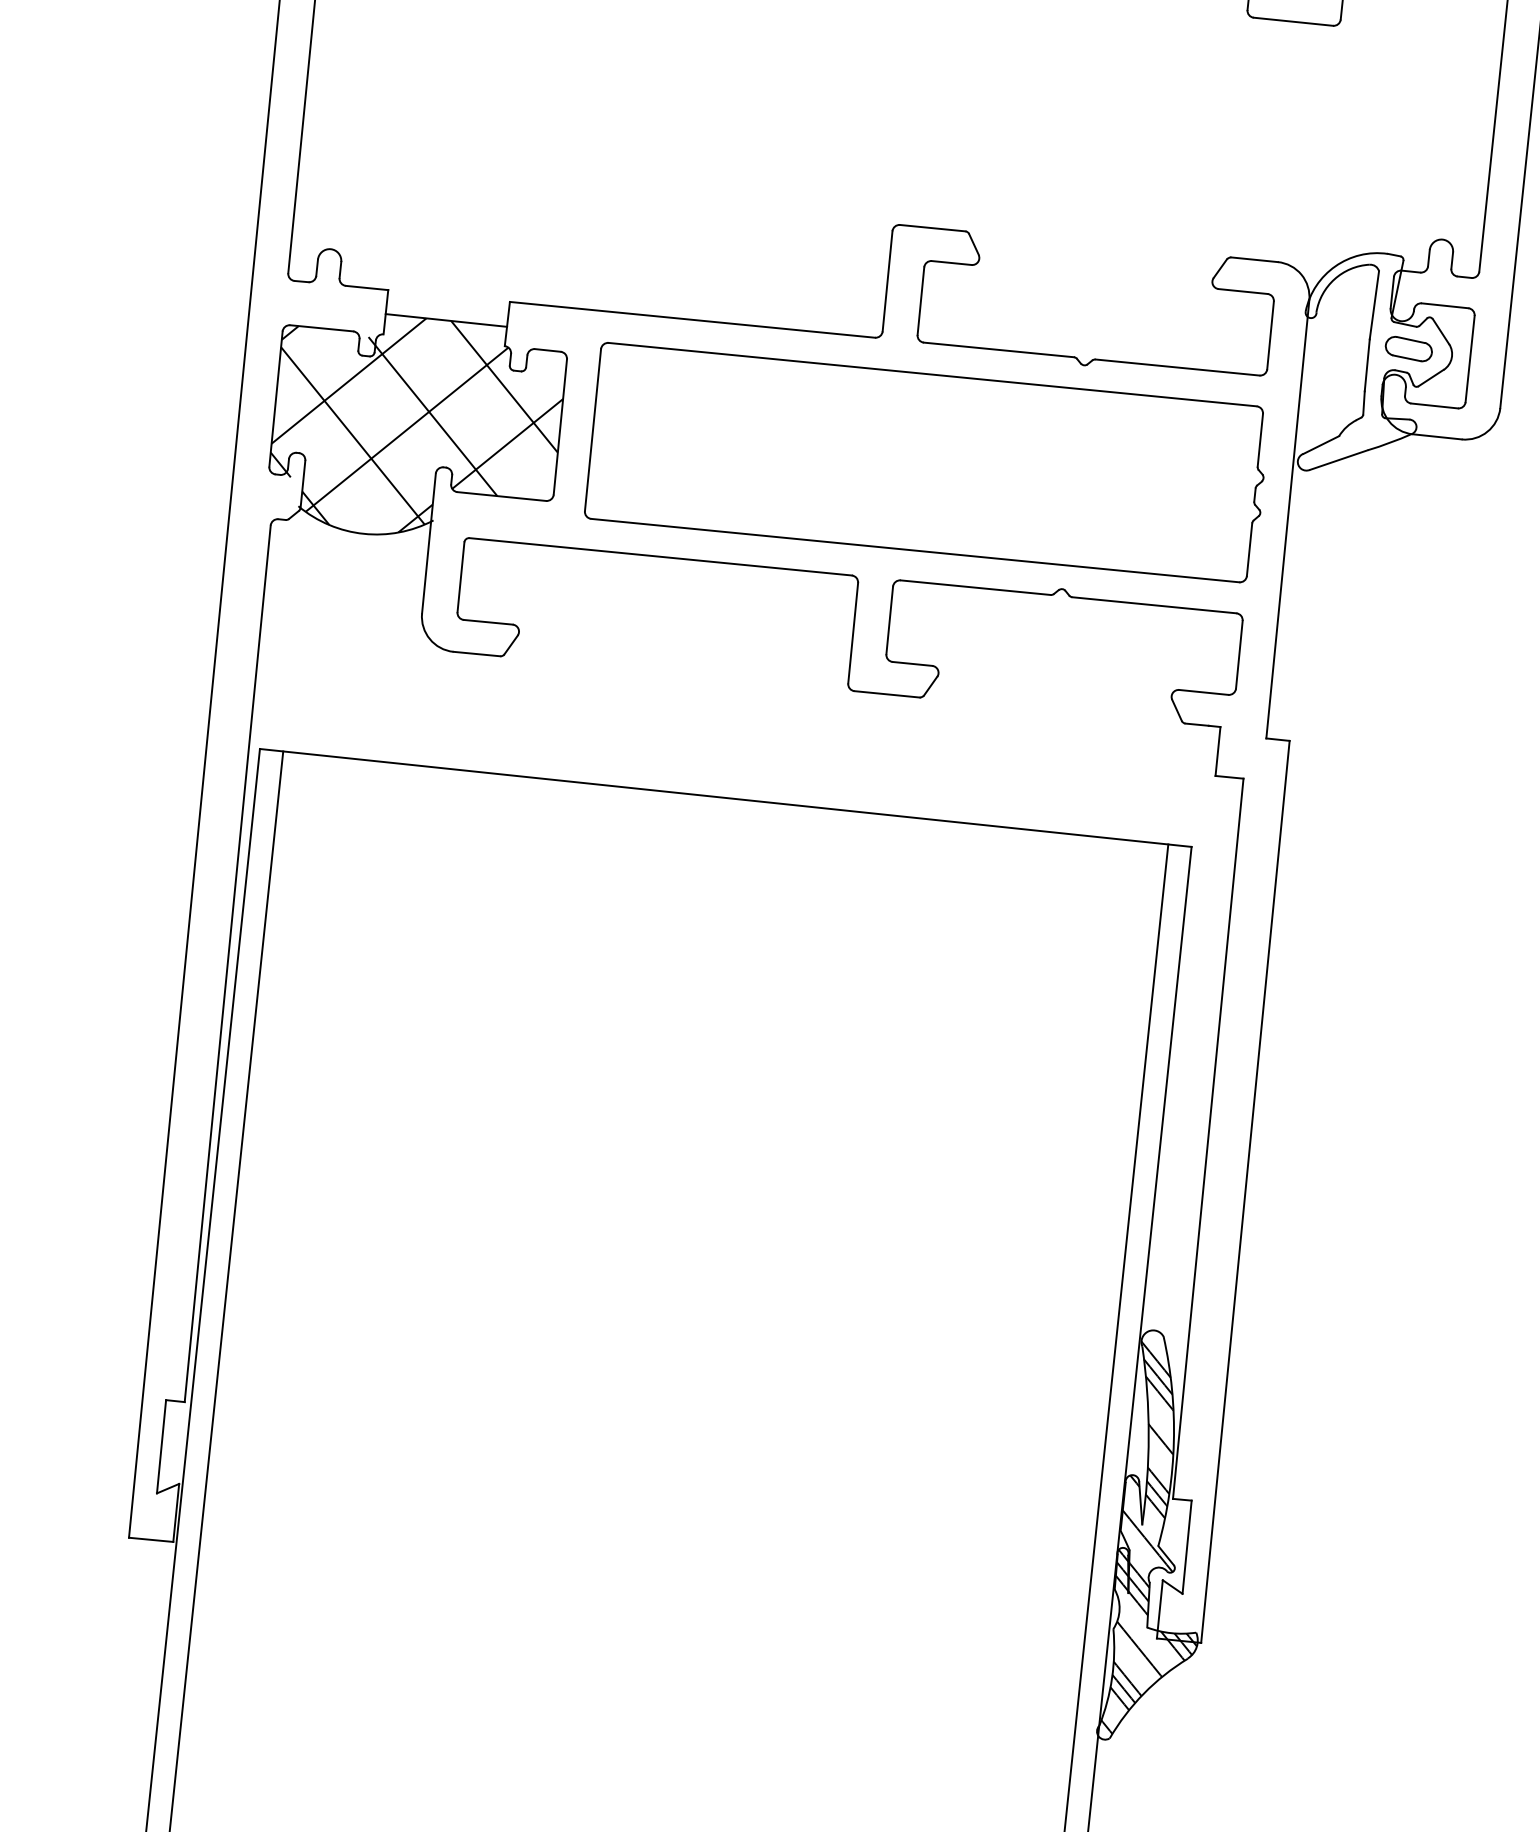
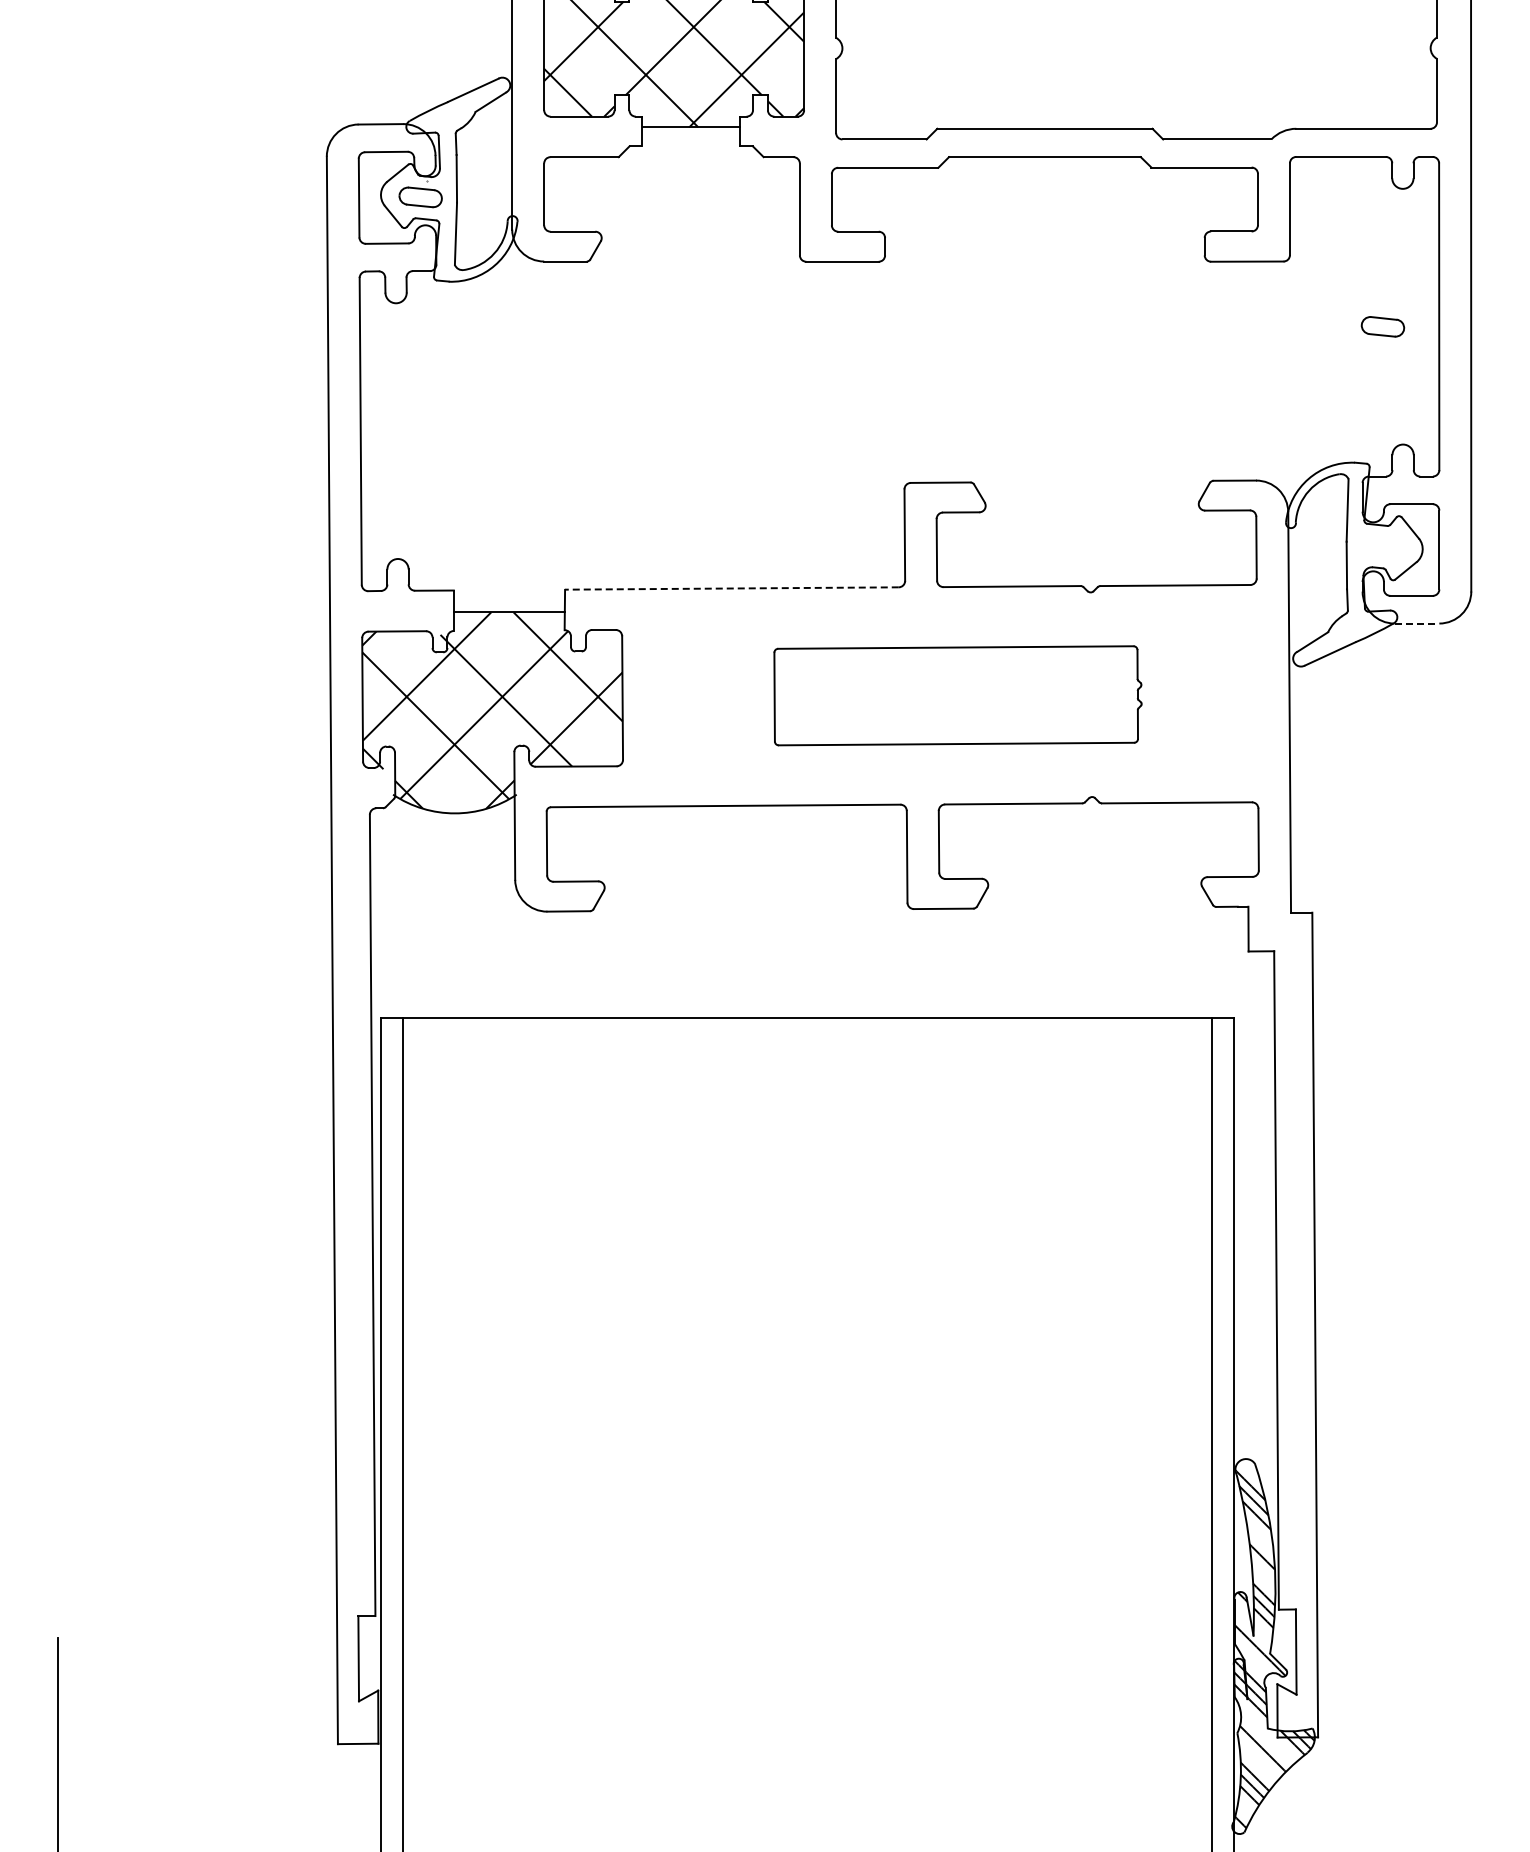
line: (691, 319) -> (731, 588), solid -> dashed
part: (1408, 348) -> (1382, 326), moved
line: (1437, 436) -> (1417, 623), solid -> dashed
part: (926, 462) -> (957, 695), size x0.6

